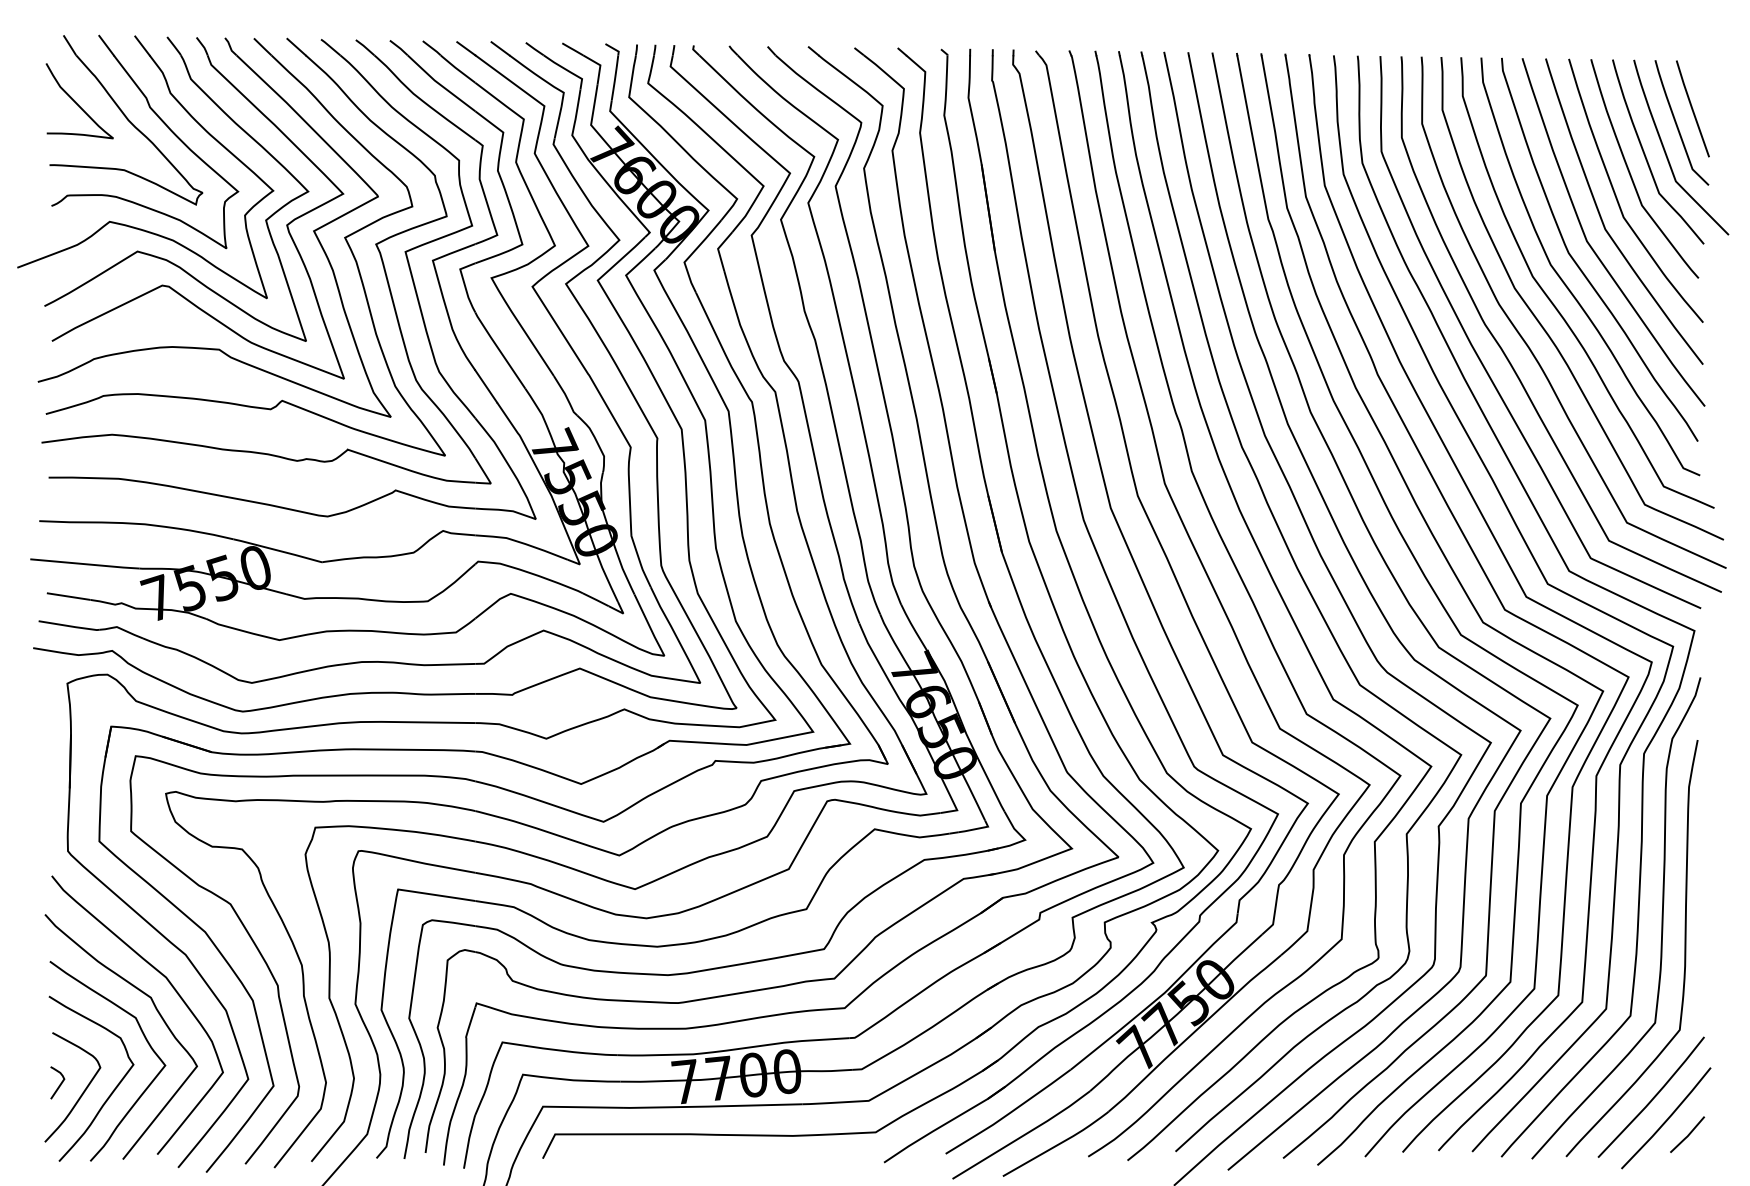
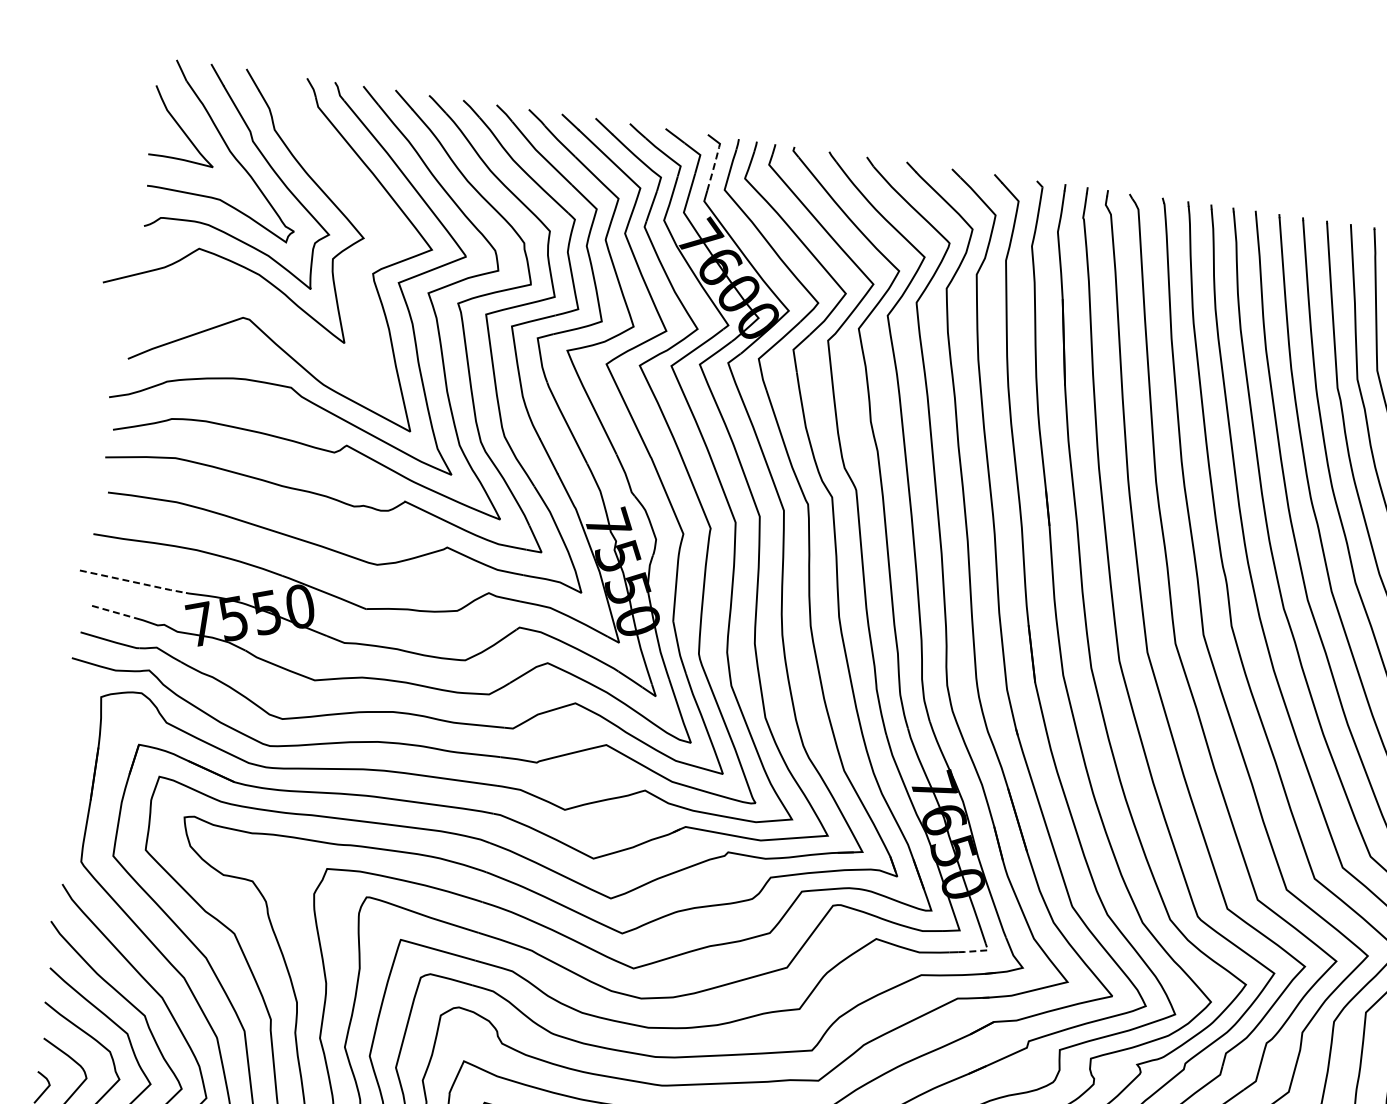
line: (615, 77) -> (713, 168), solid -> dashed
part: (155, 255) -> (240, 287), removed
line: (85, 564) -> (133, 582), solid -> dashed
line: (69, 596) -> (113, 611), solid -> dashed
line: (976, 828) -> (976, 950), solid -> dashed

